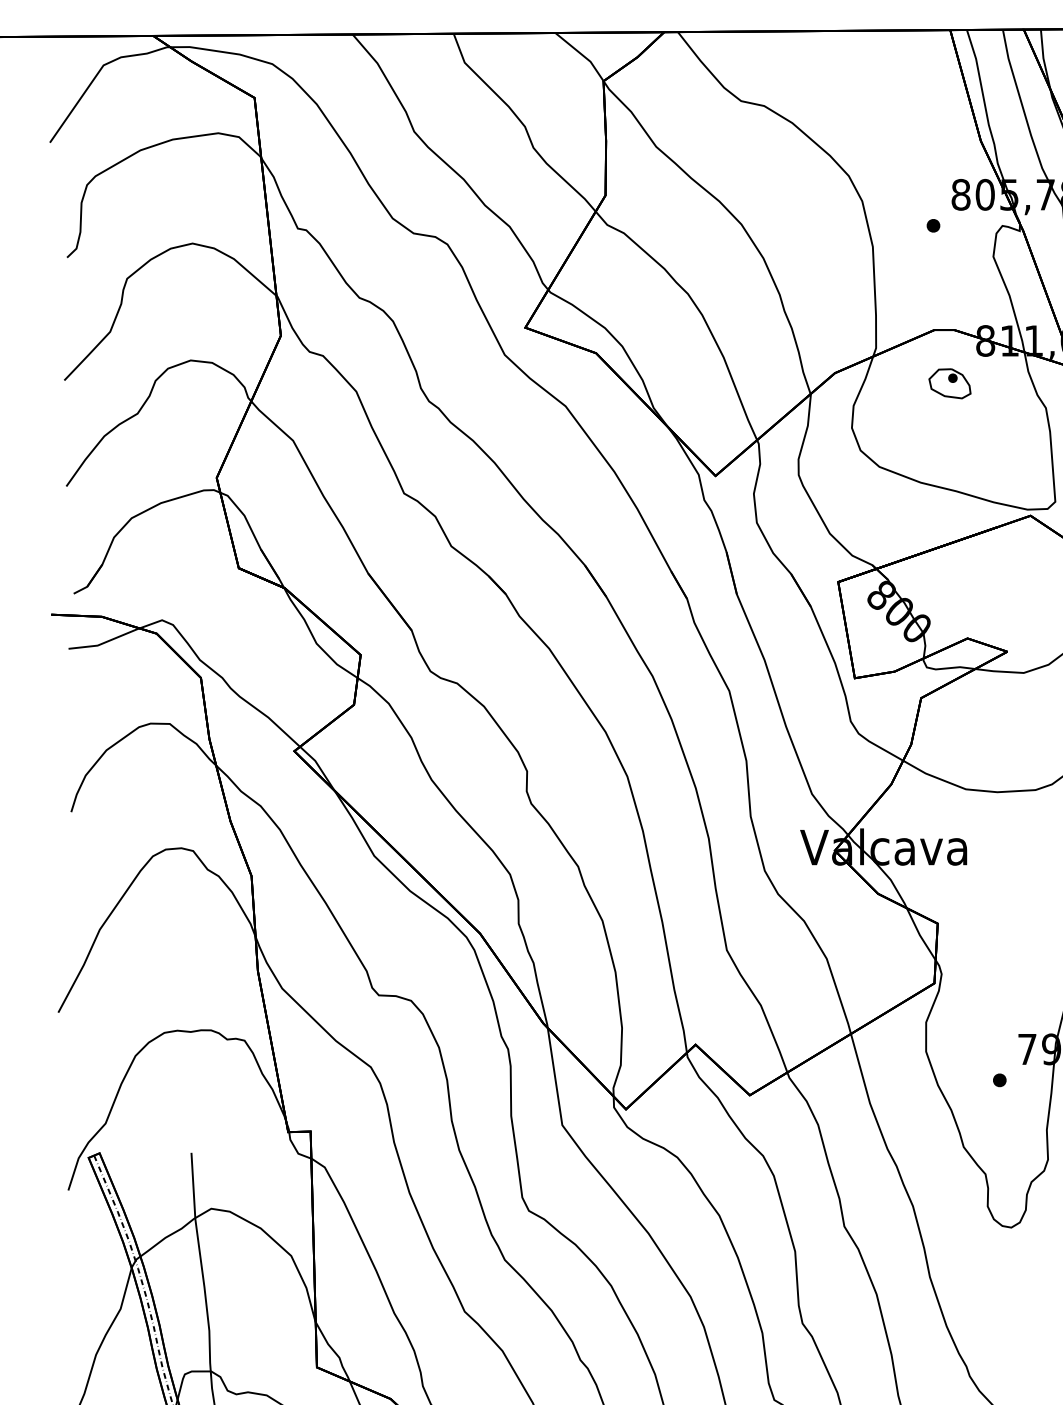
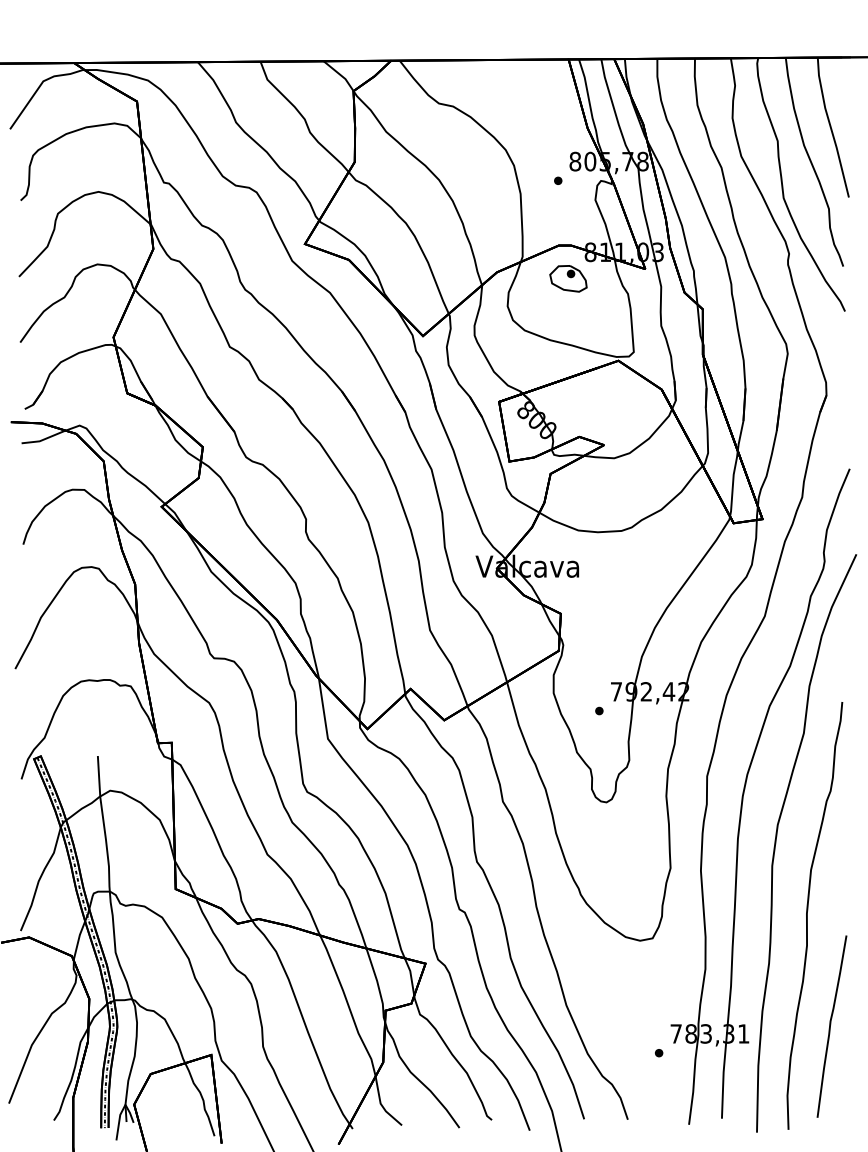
part: (950, 383) -> (568, 278), size x1.43

